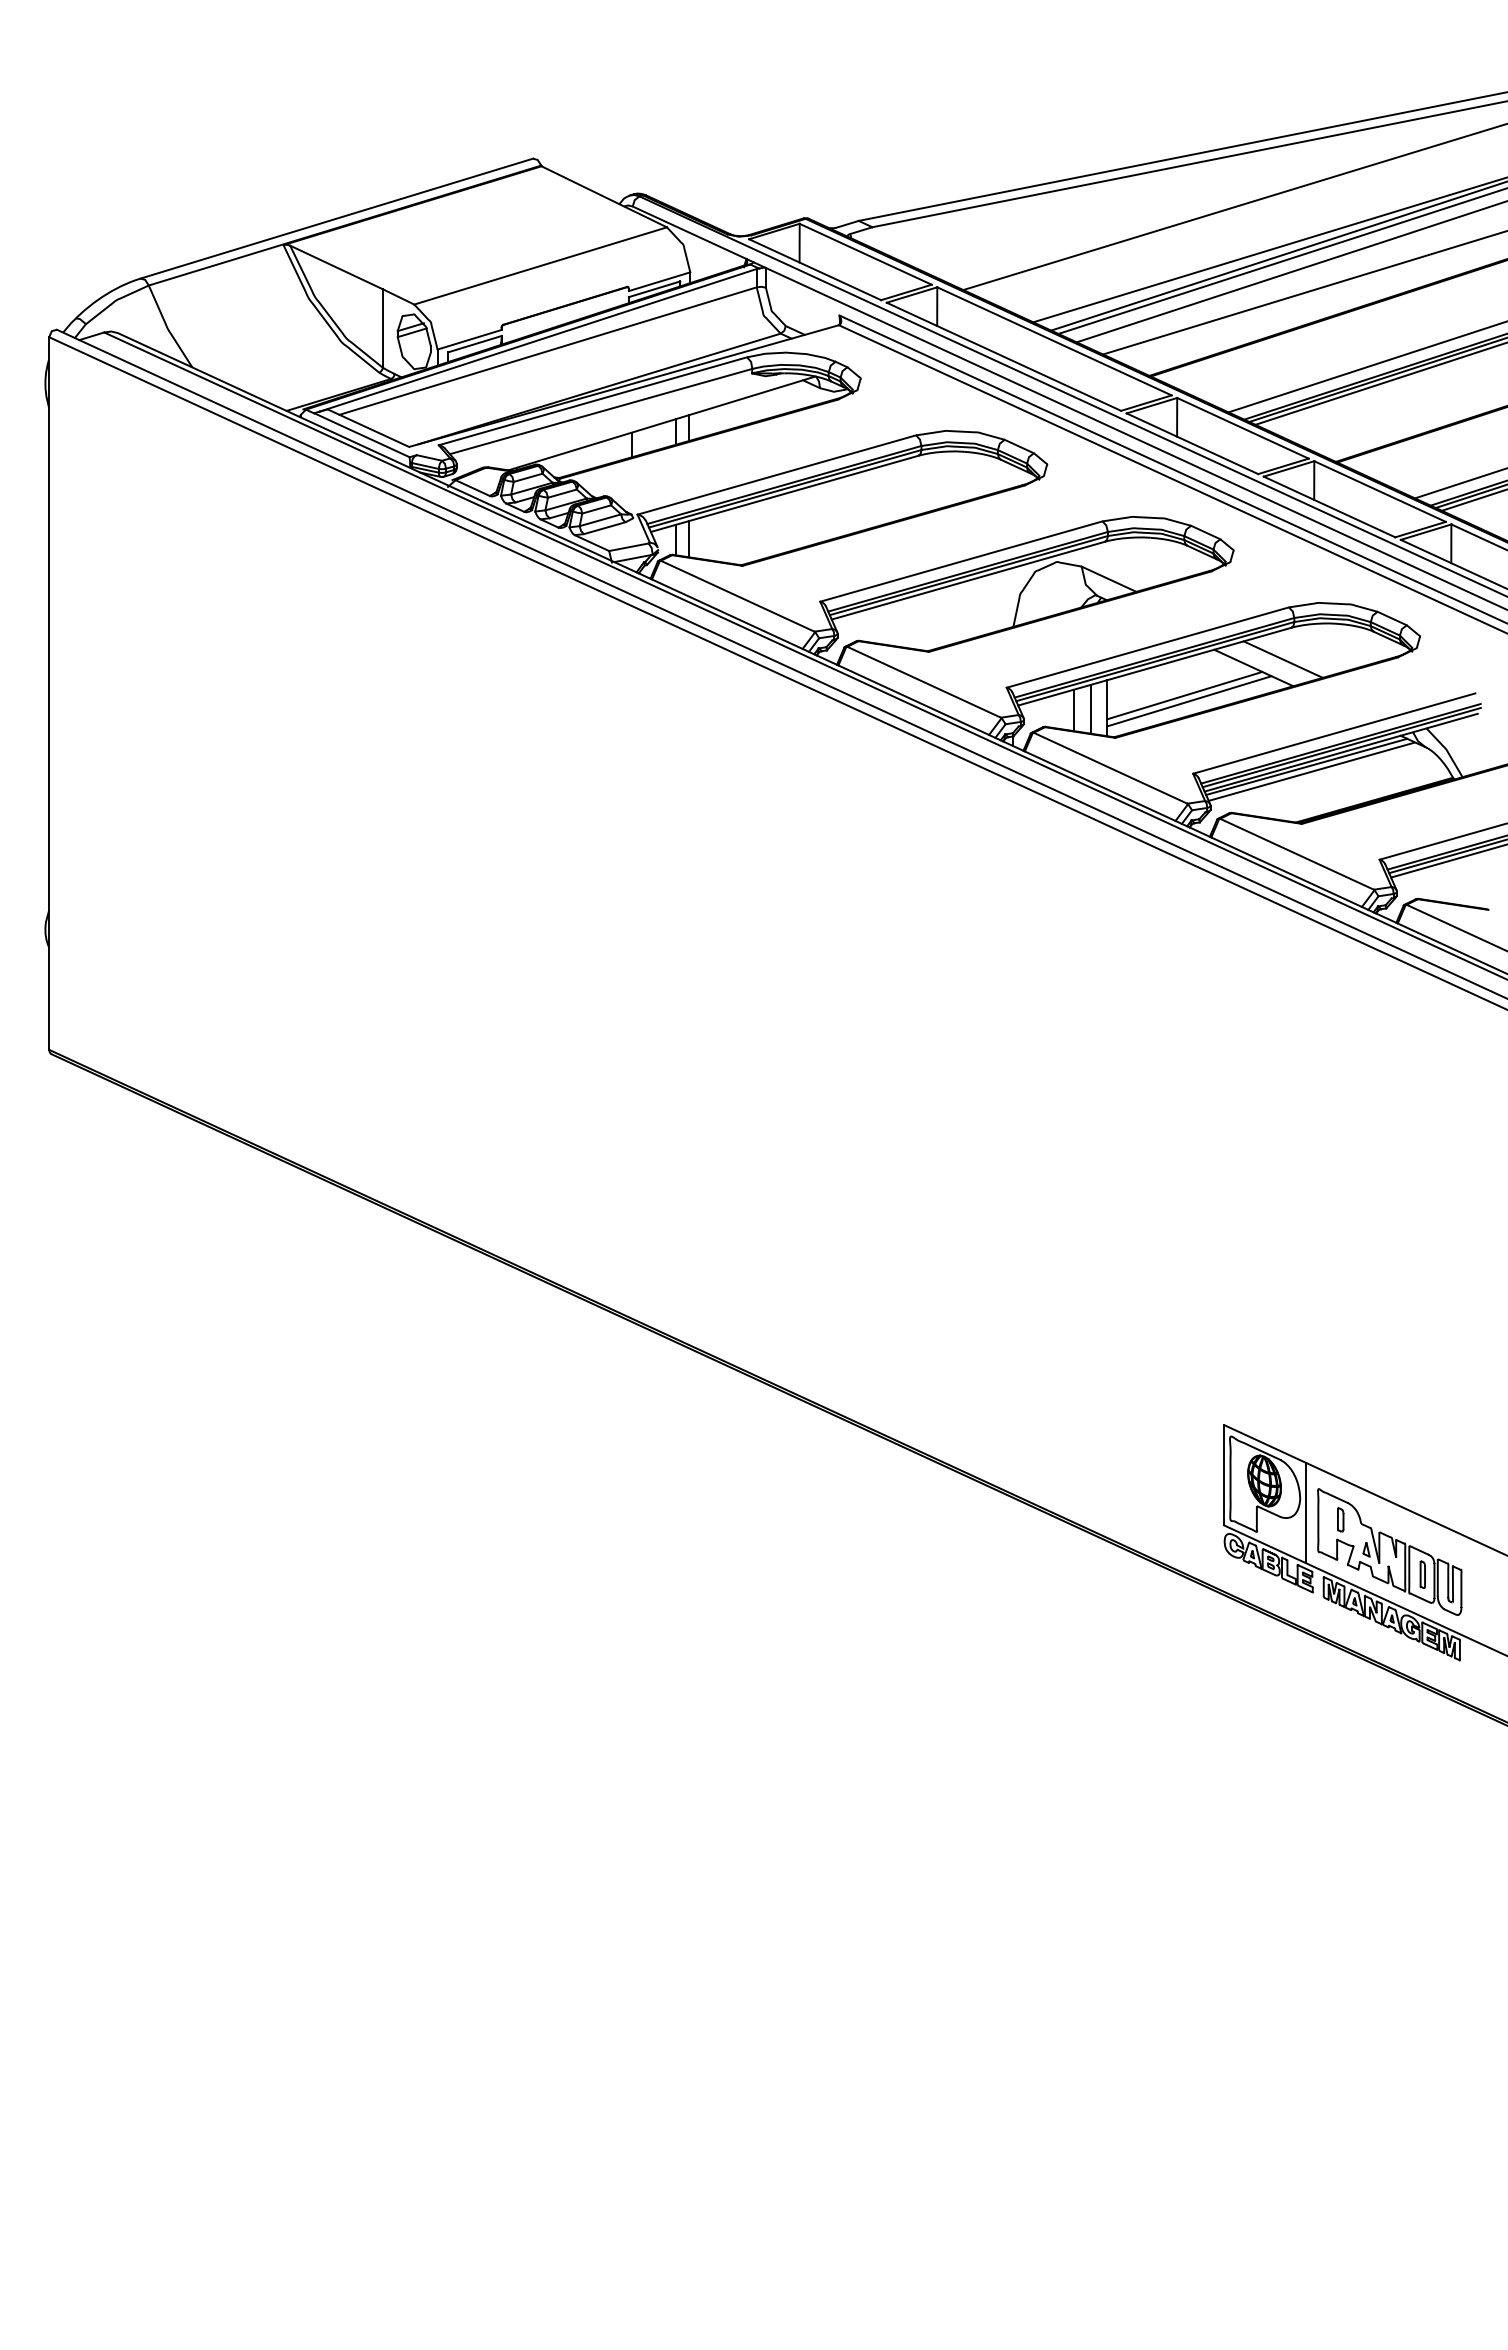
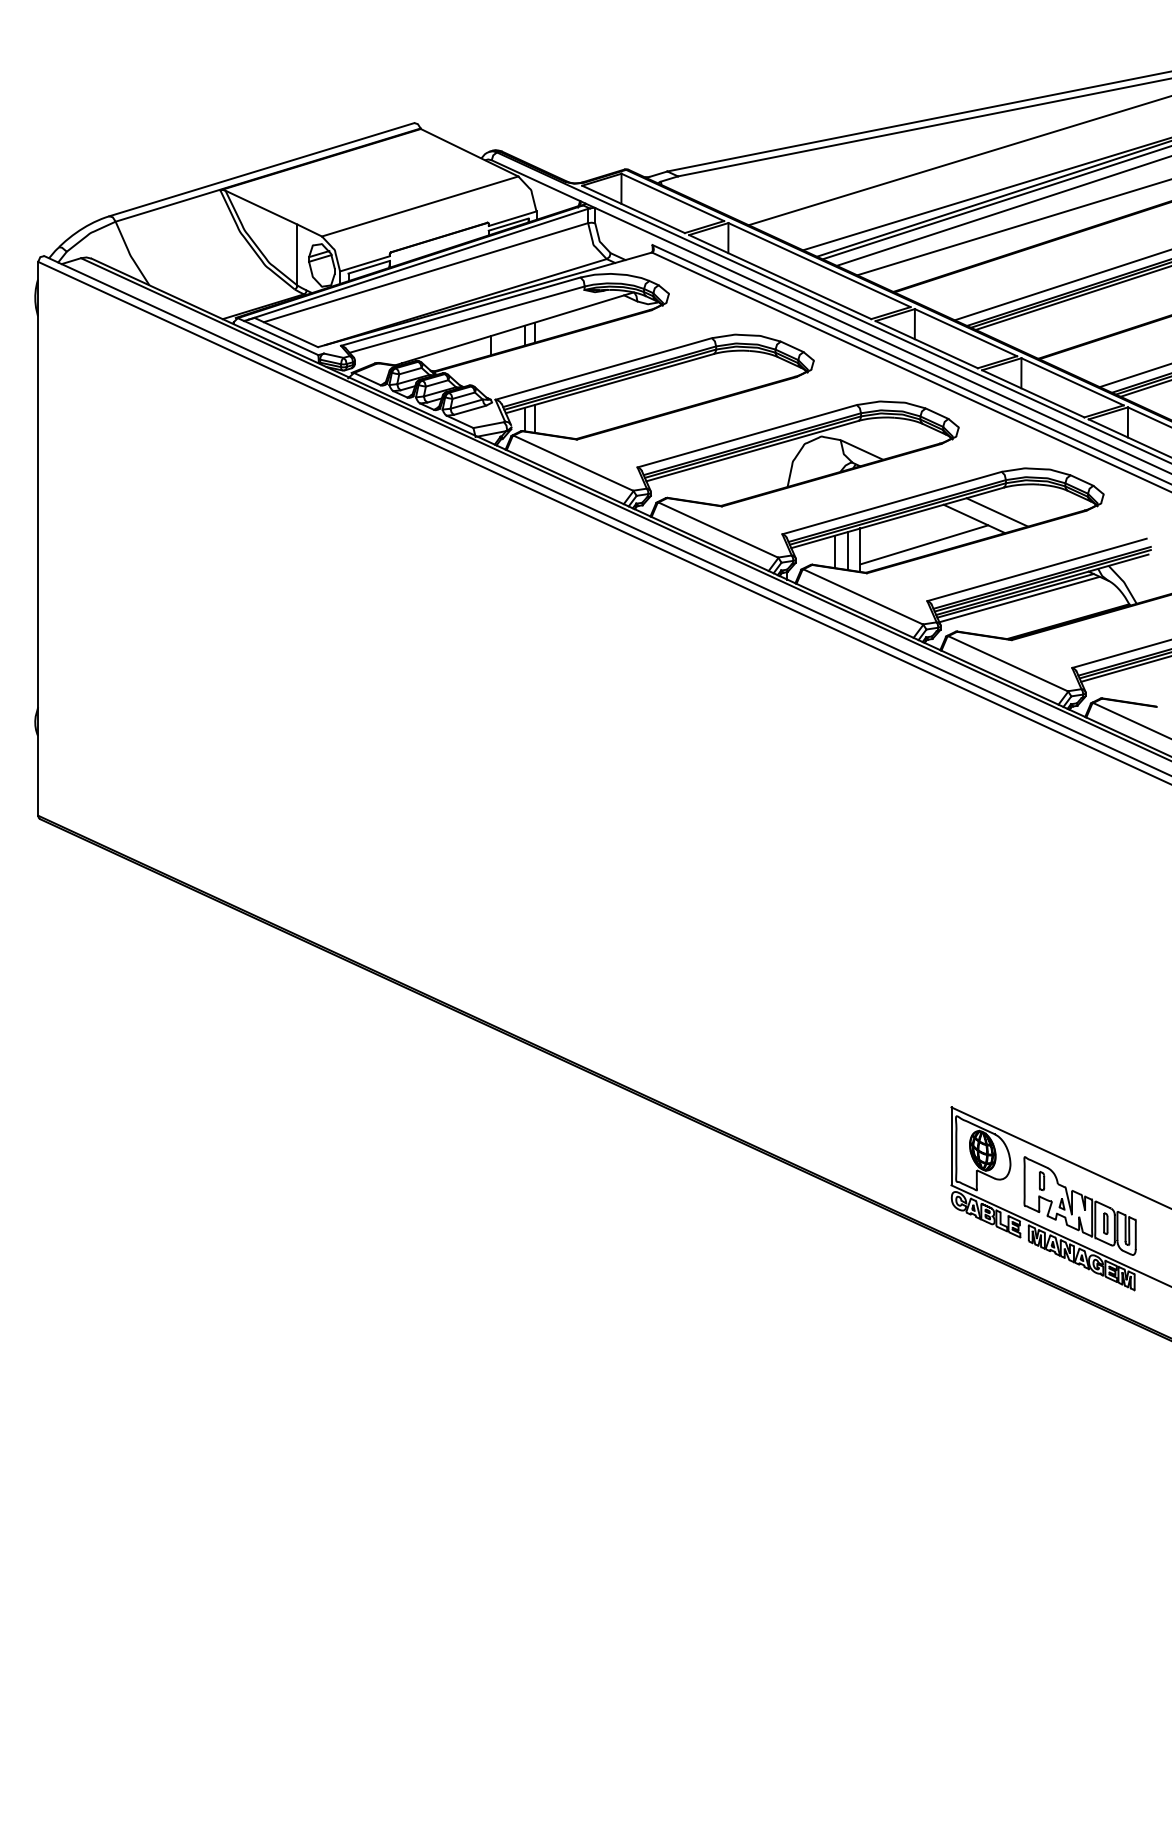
line: (1184, 695) -> (920, 540), removed
line: (1306, 1512) -> (1015, 1175), removed

